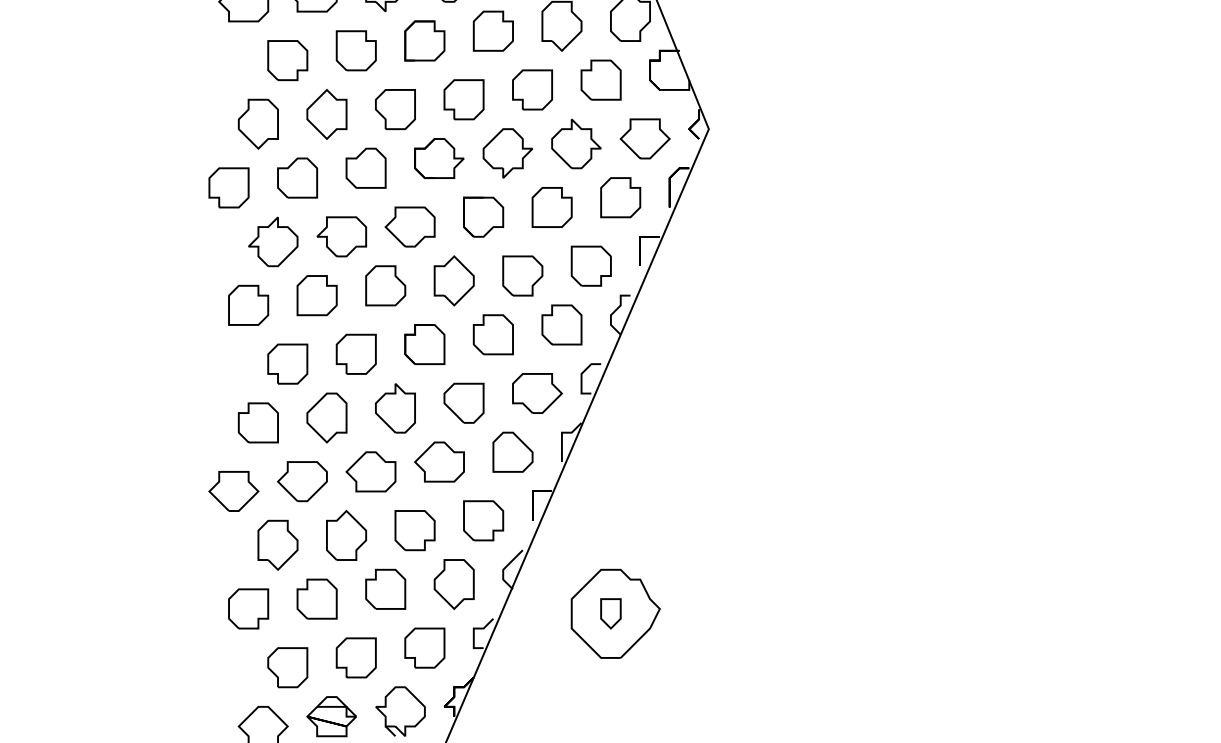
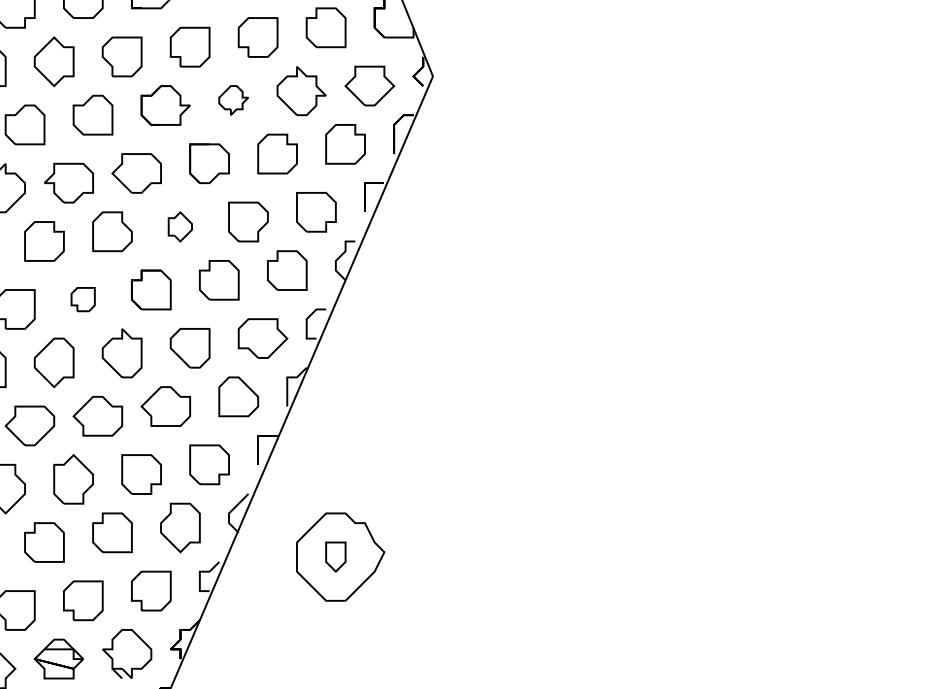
part: (507, 153) -> (233, 100), size x0.6
part: (453, 280) -> (179, 226), size x0.6
part: (355, 353) -> (82, 298), size x0.6

